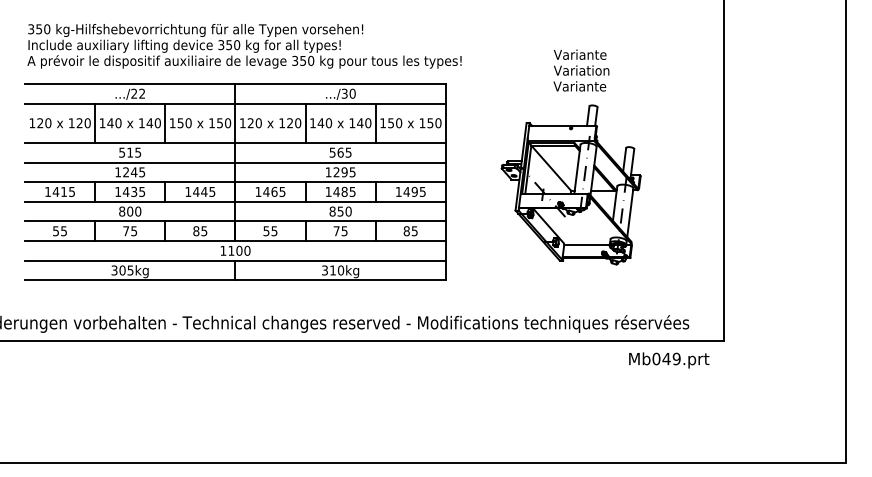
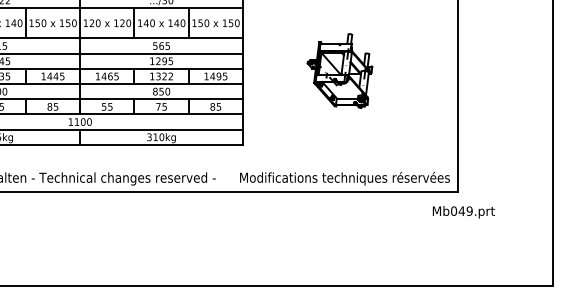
part: (570, 184) -> (339, 70), size x0.6
text: (344, 191) -> (164, 76), 1485 -> 1322
text: (553, 323) -> (344, 178), moved
text: (669, 360) -> (464, 212), moved

